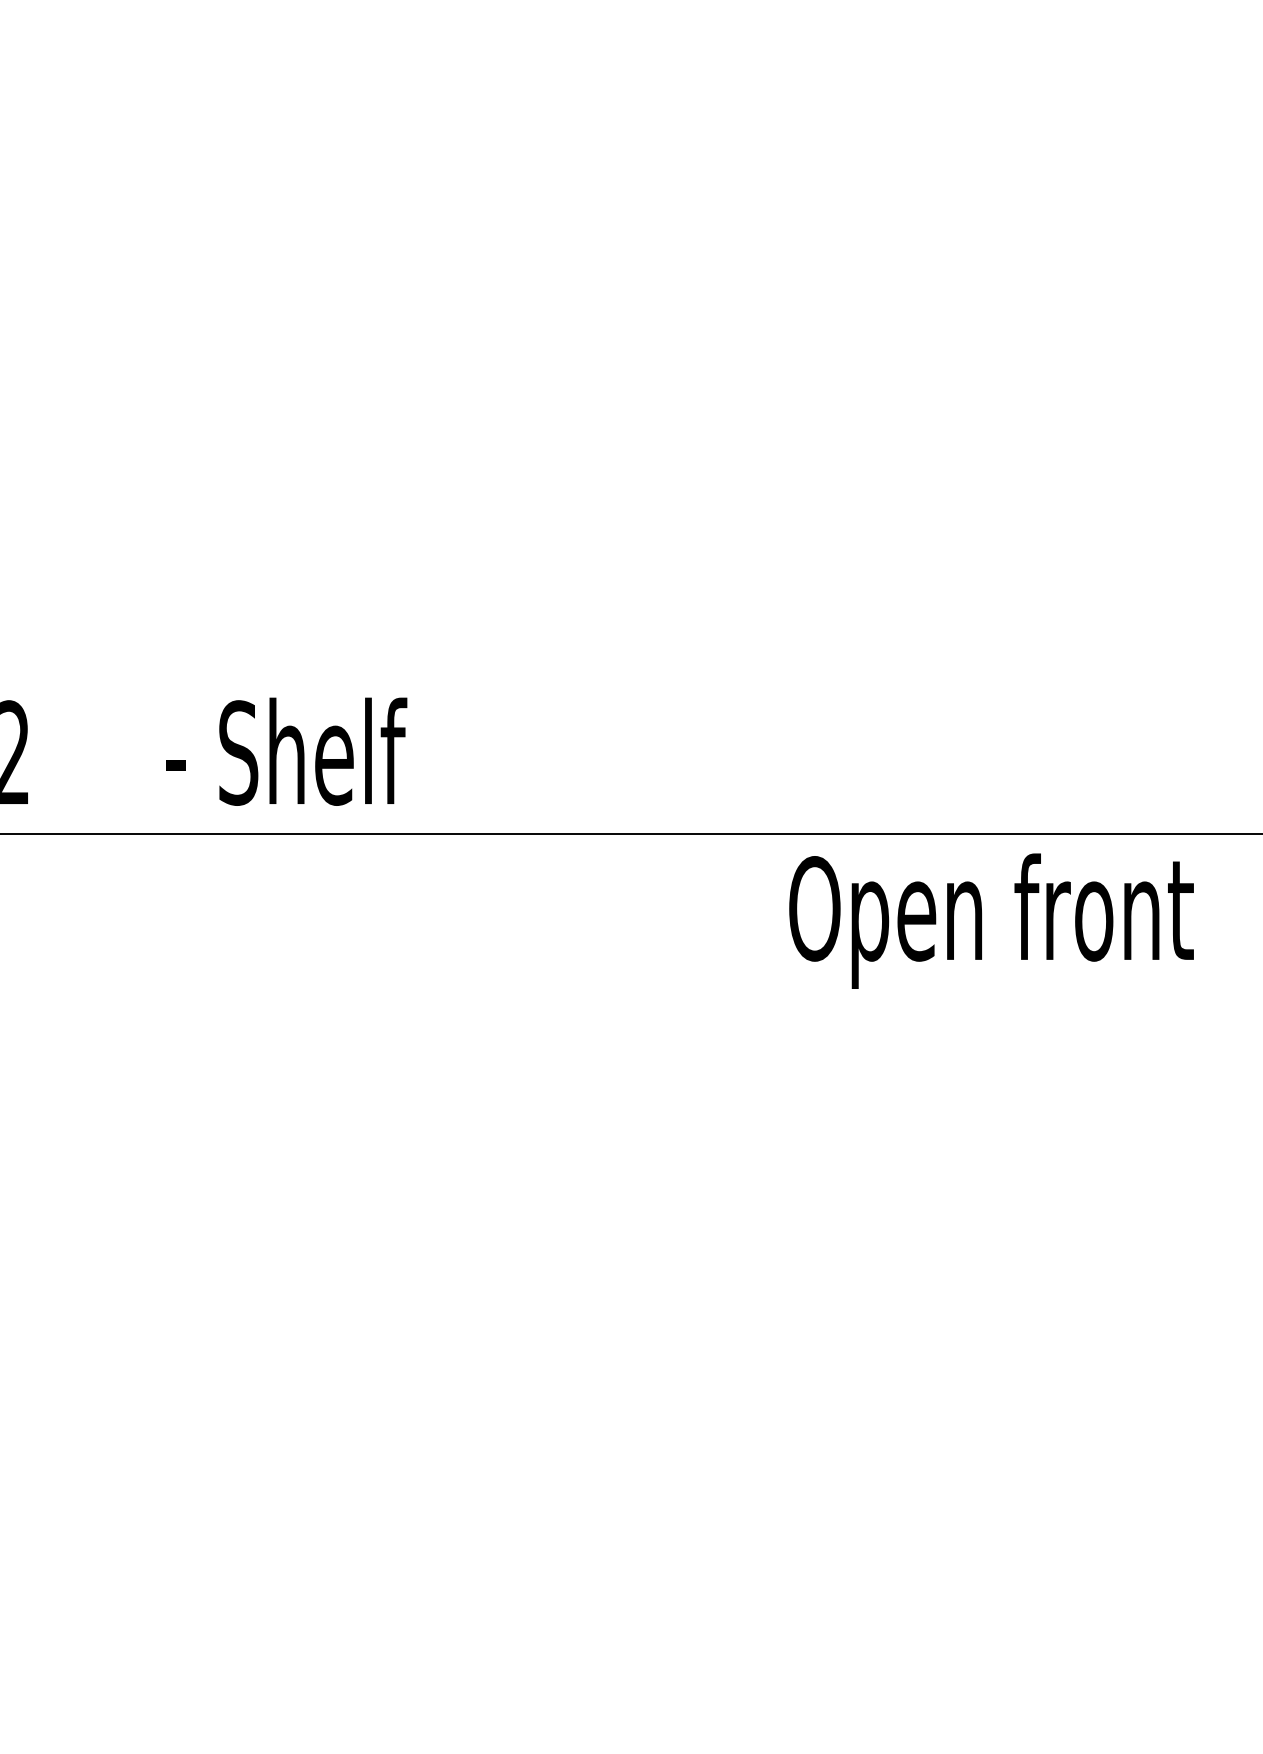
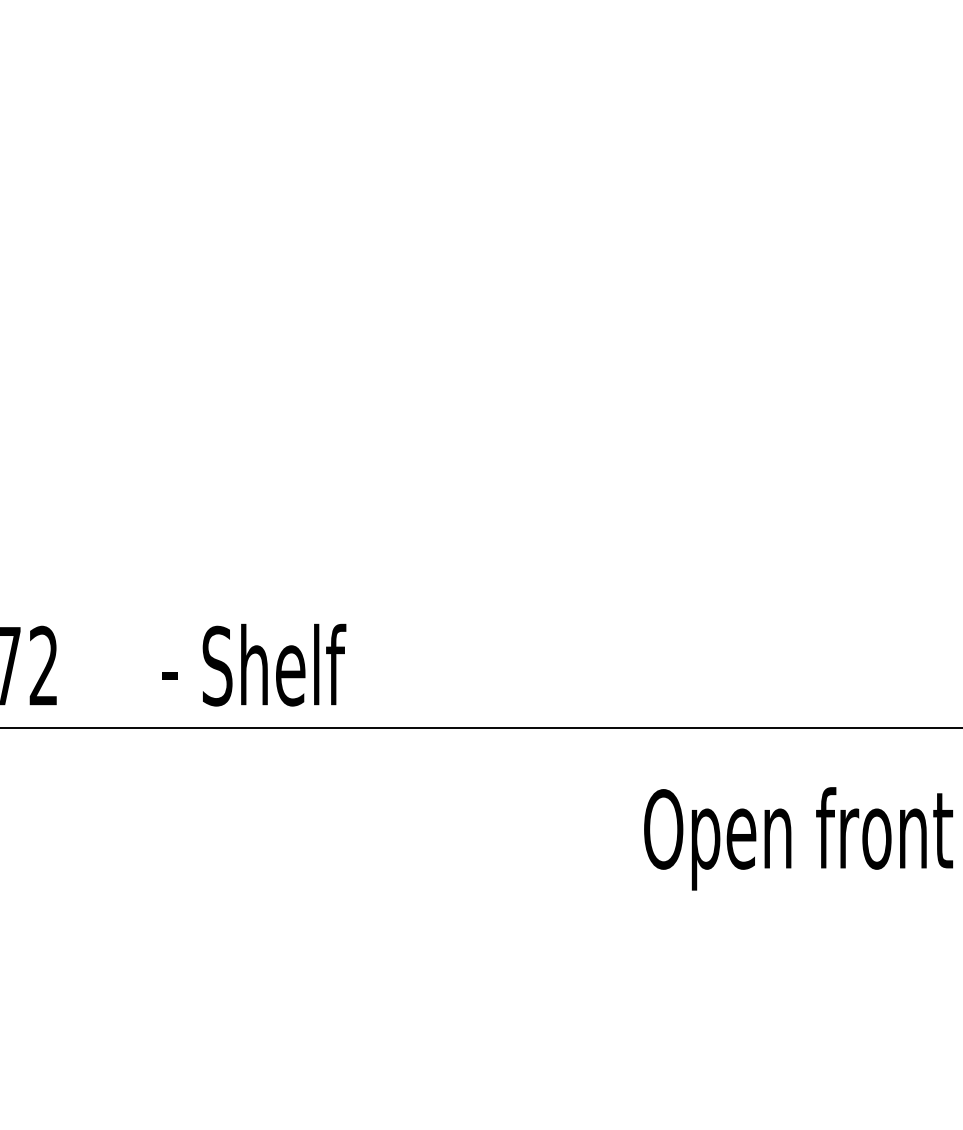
text: (991, 920) -> (798, 838), moved

